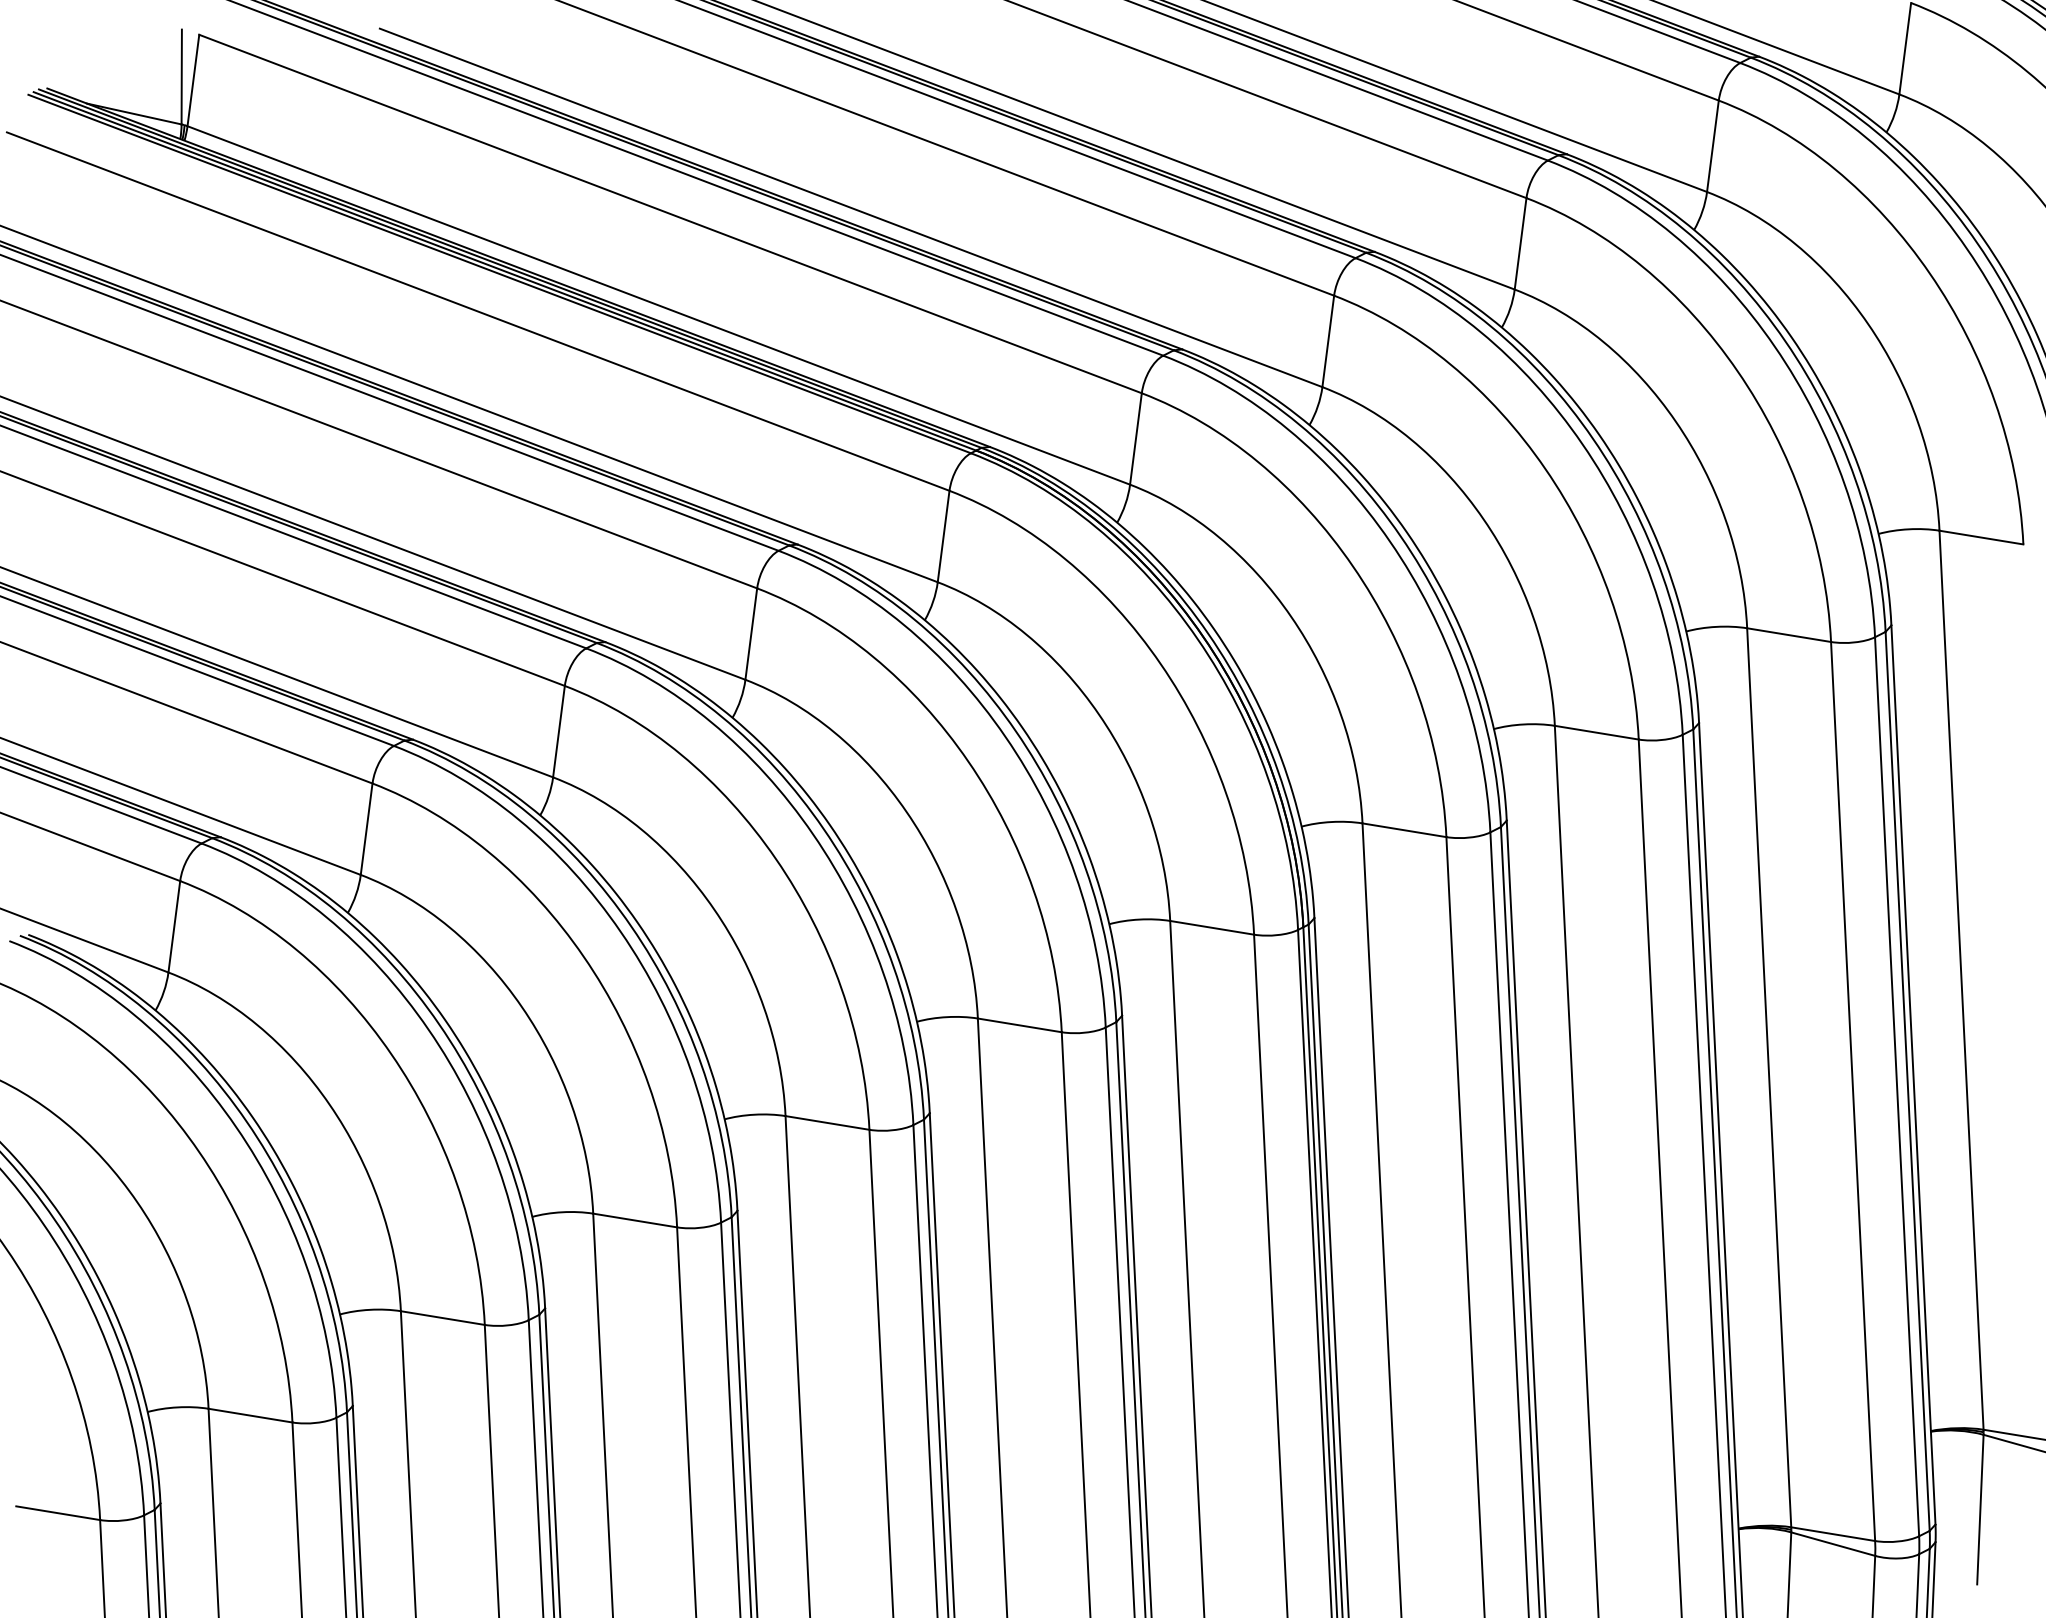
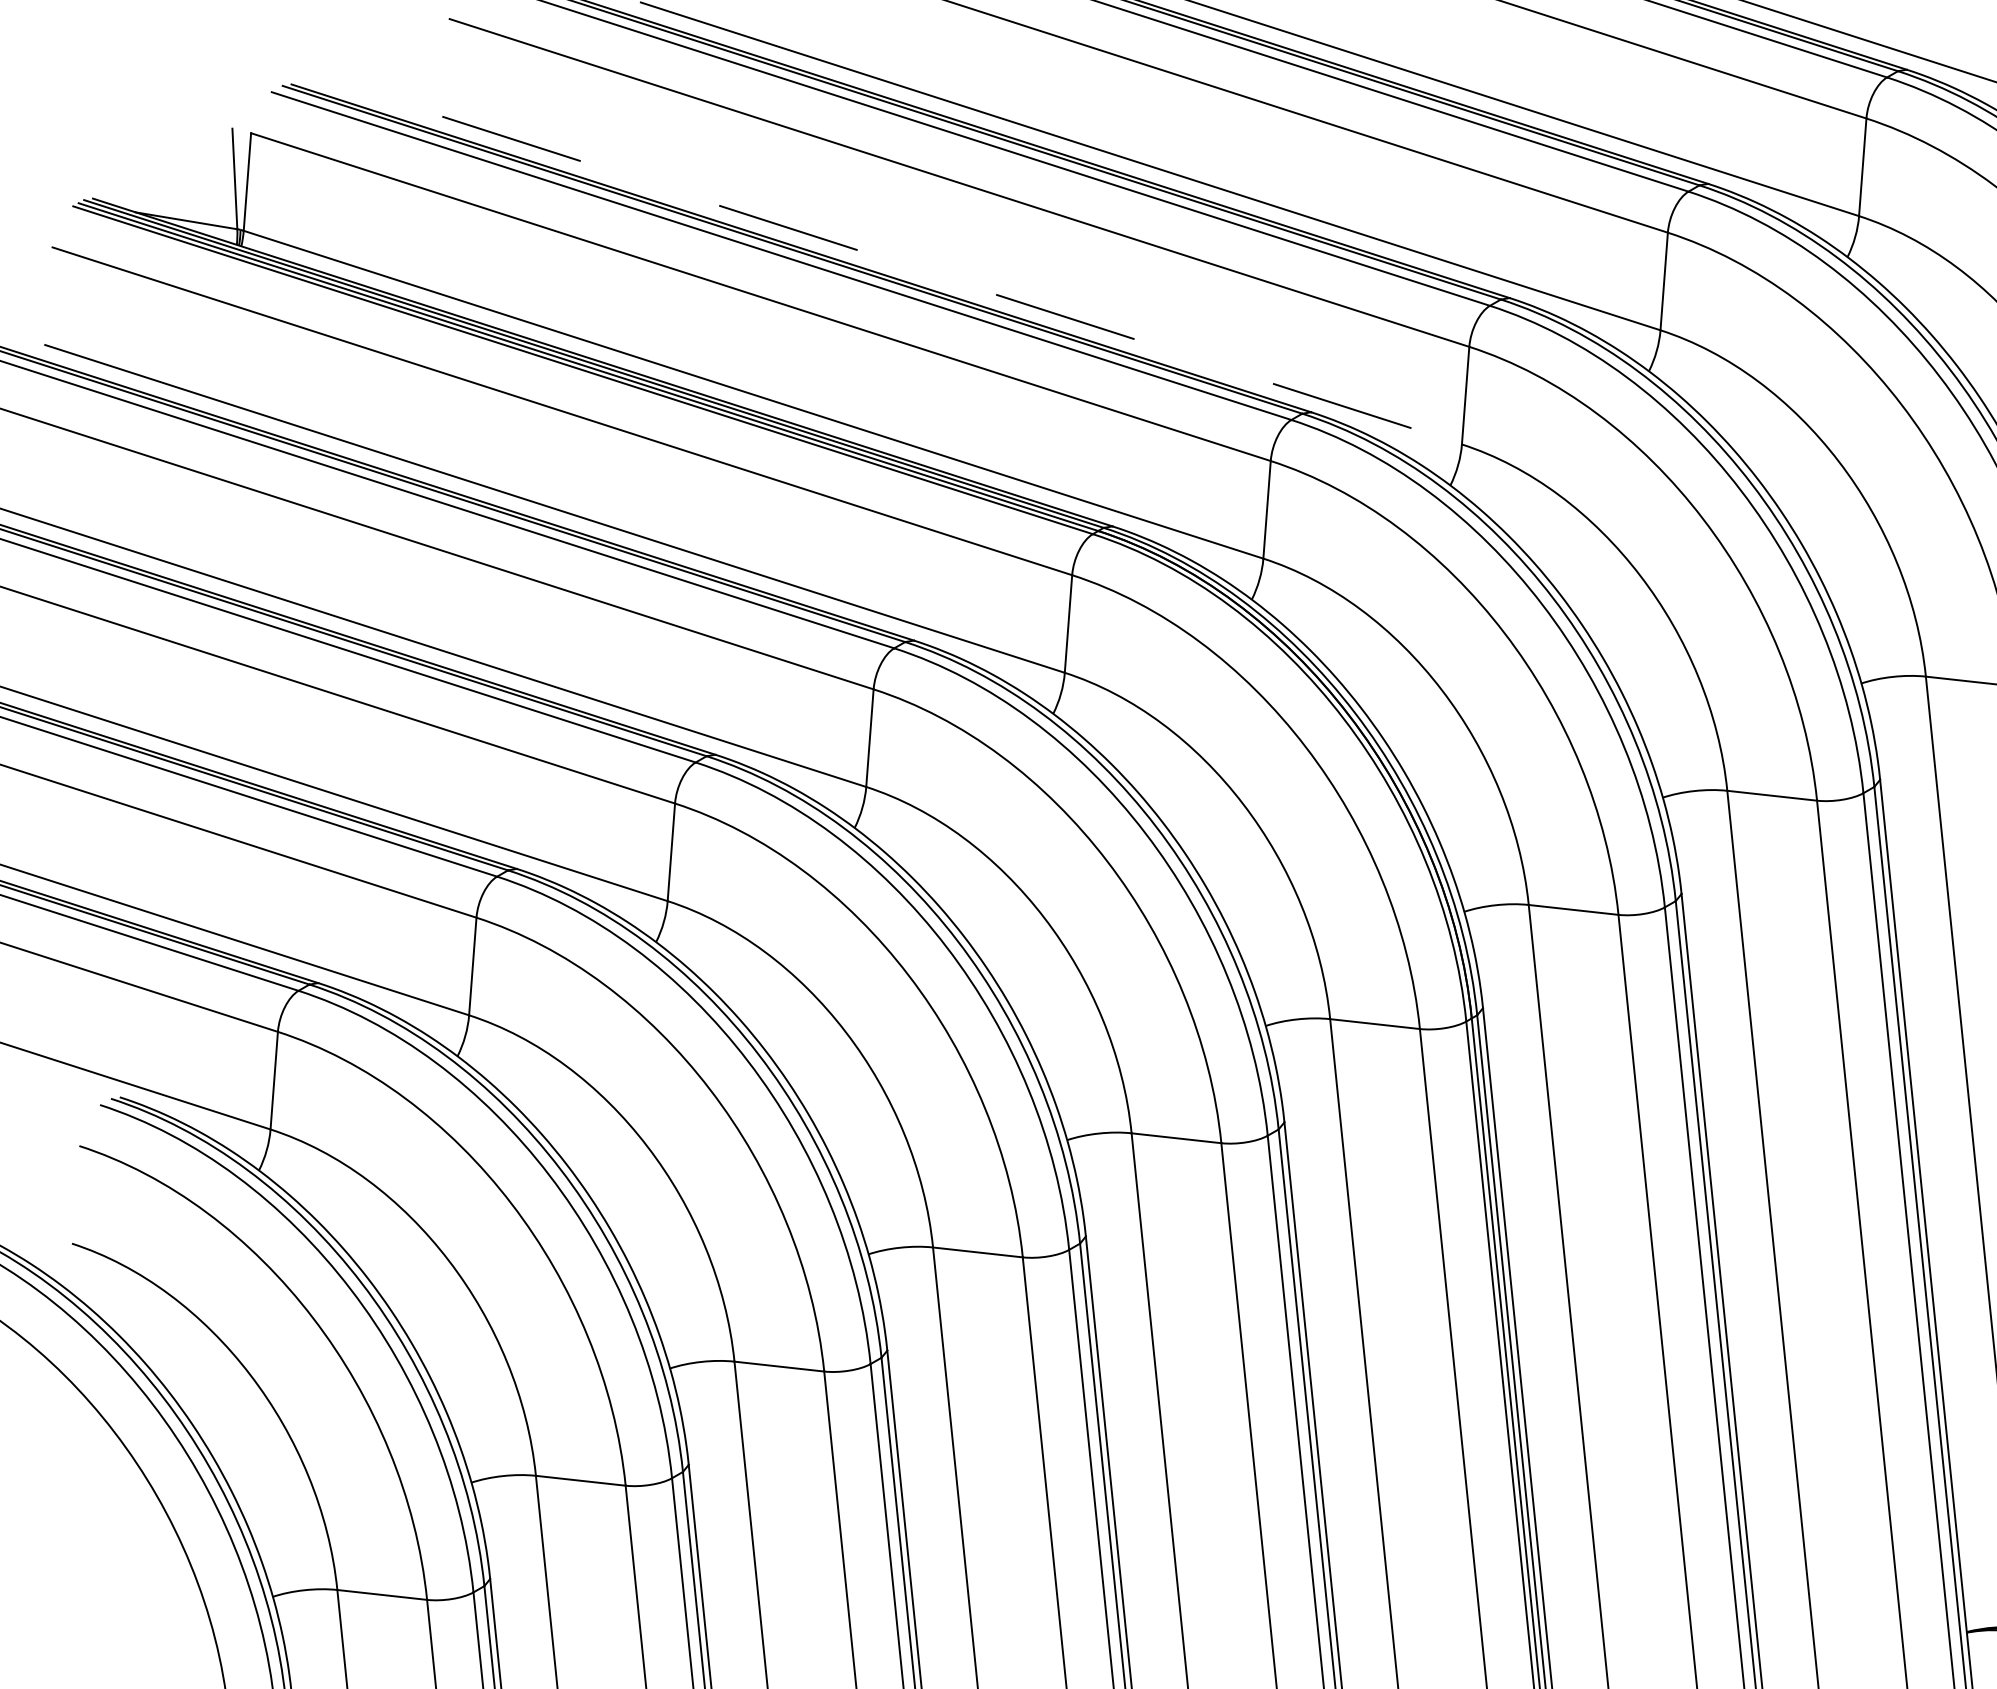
line: (851, 208) -> (952, 281), solid -> dashed

